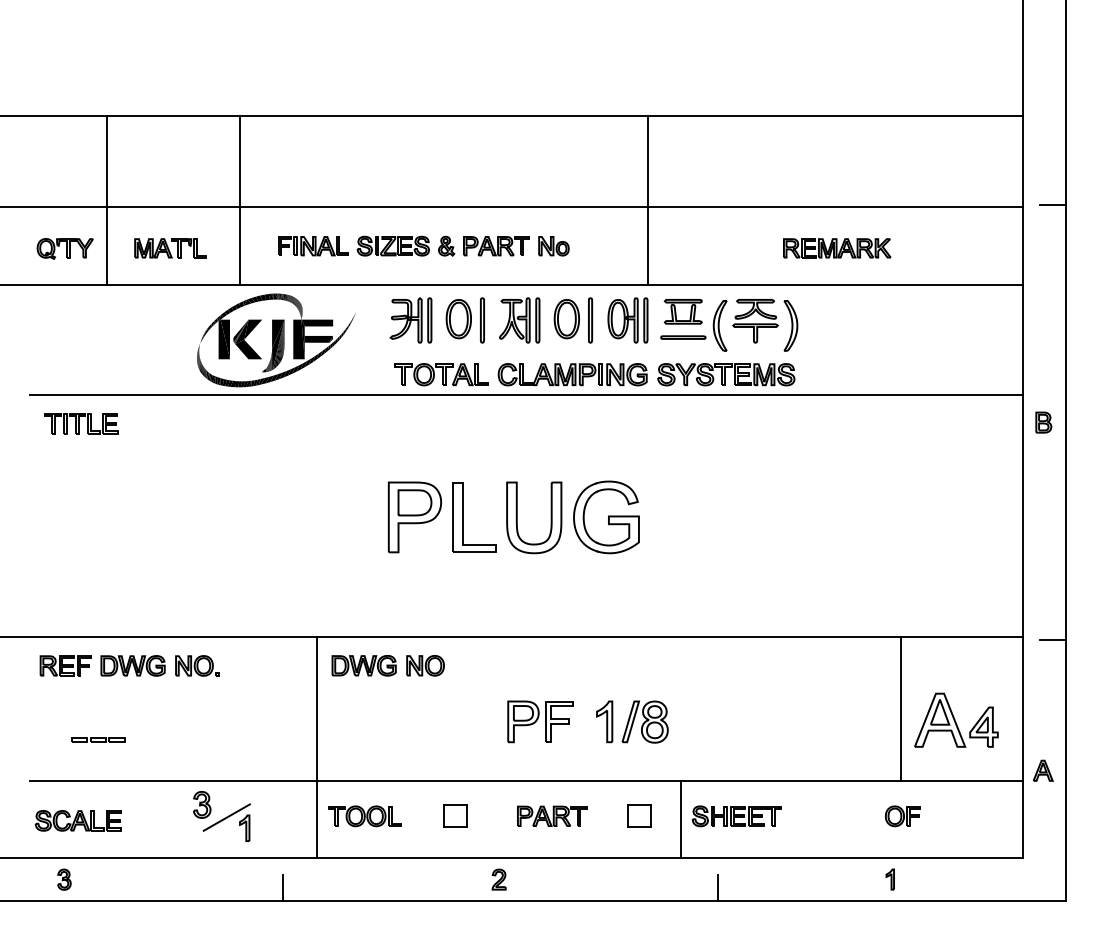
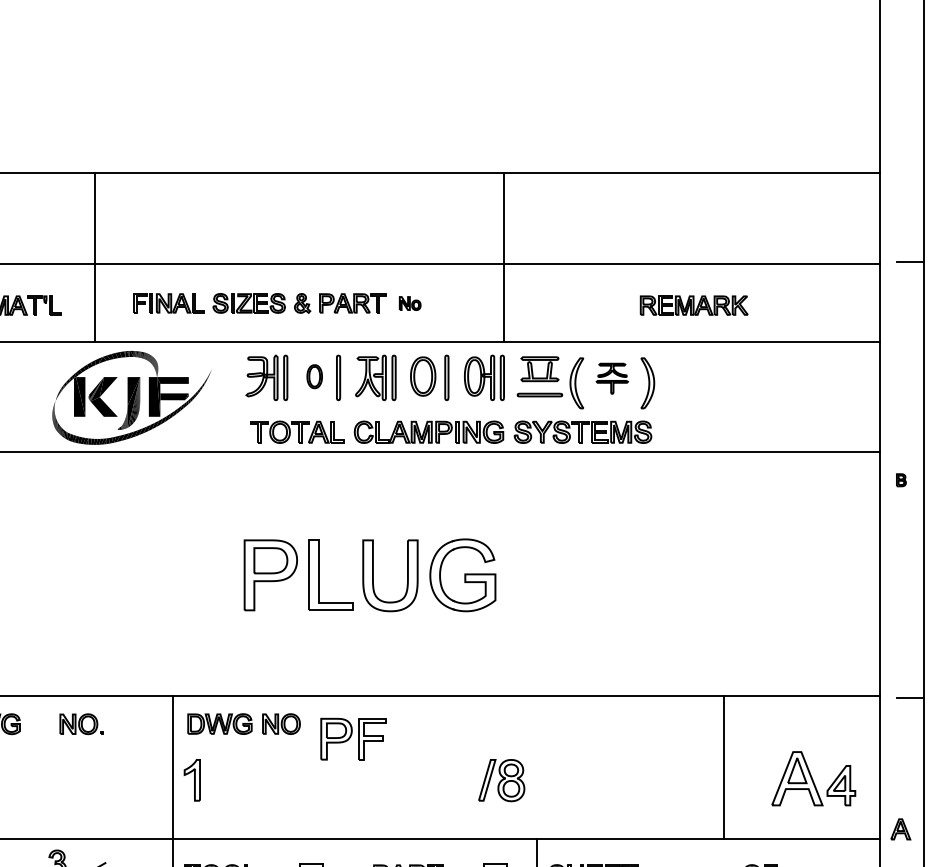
part: (553, 246) -> (409, 303), size x0.7
part: (458, 319) -> (314, 376), size x0.6
part: (755, 321) -> (612, 378), size x0.7
part: (1043, 422) -> (901, 480), size x0.6
part: (197, 665) -> (81, 723), moved
line: (901, 708) -> (724, 766), moved
part: (540, 721) -> (353, 738), moved
part: (604, 721) -> (192, 779), moved

